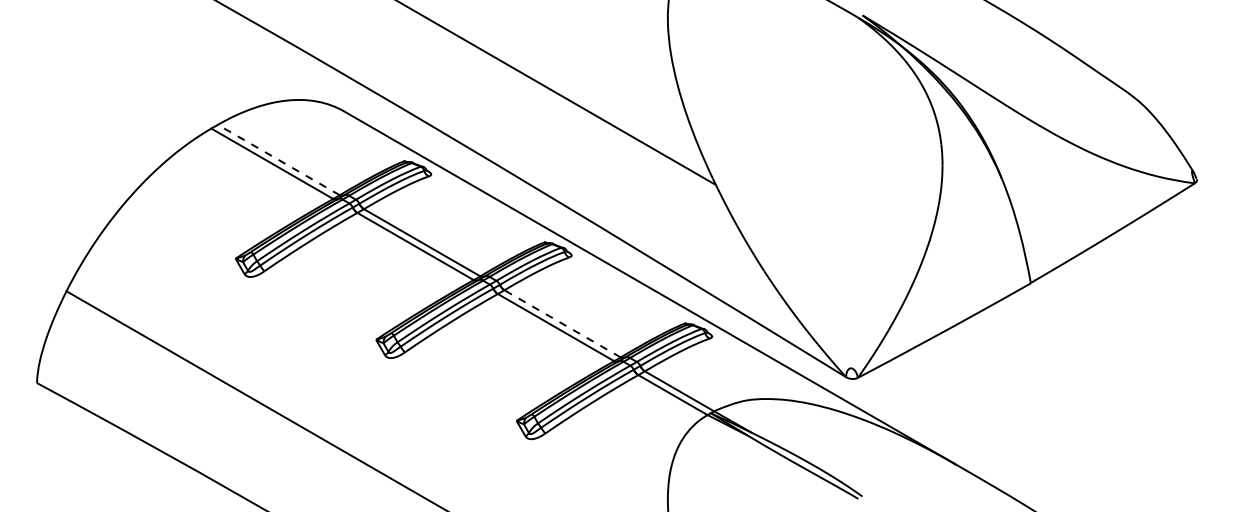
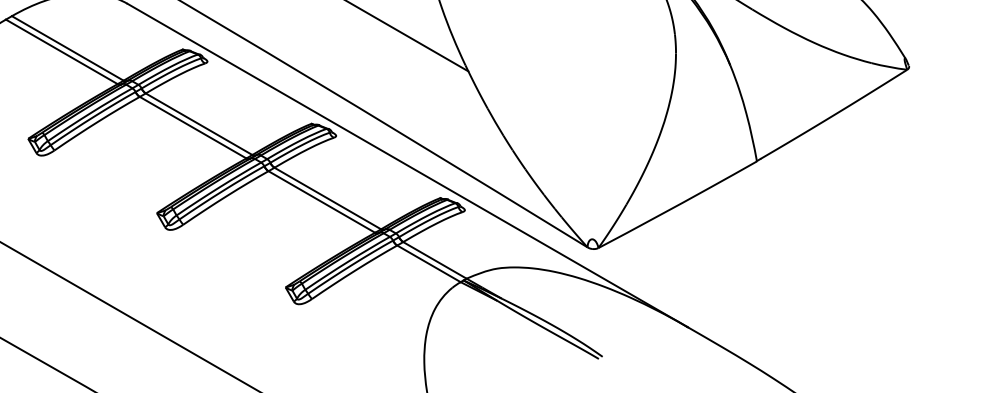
line: (278, 159) -> (67, 47), dashed -> solid
line: (562, 323) -> (327, 198), dashed -> solid

